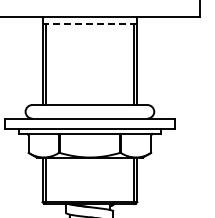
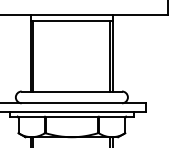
line: (89, 24) -> (71, 21), dashed -> solid

